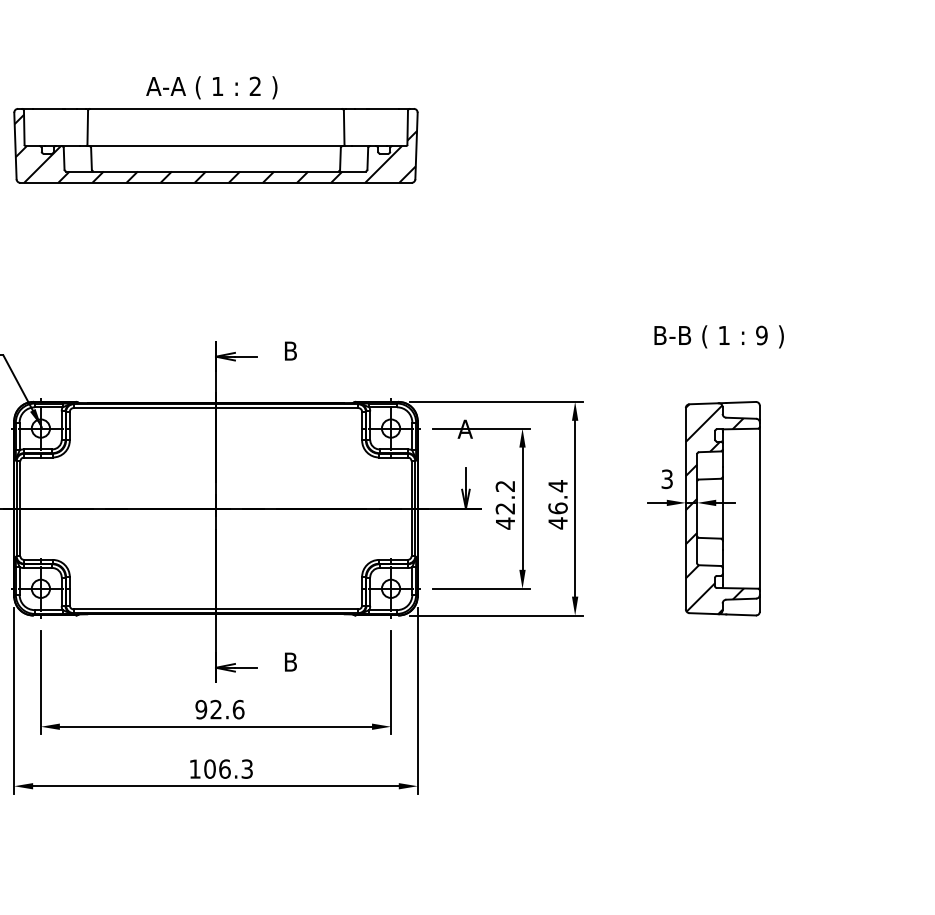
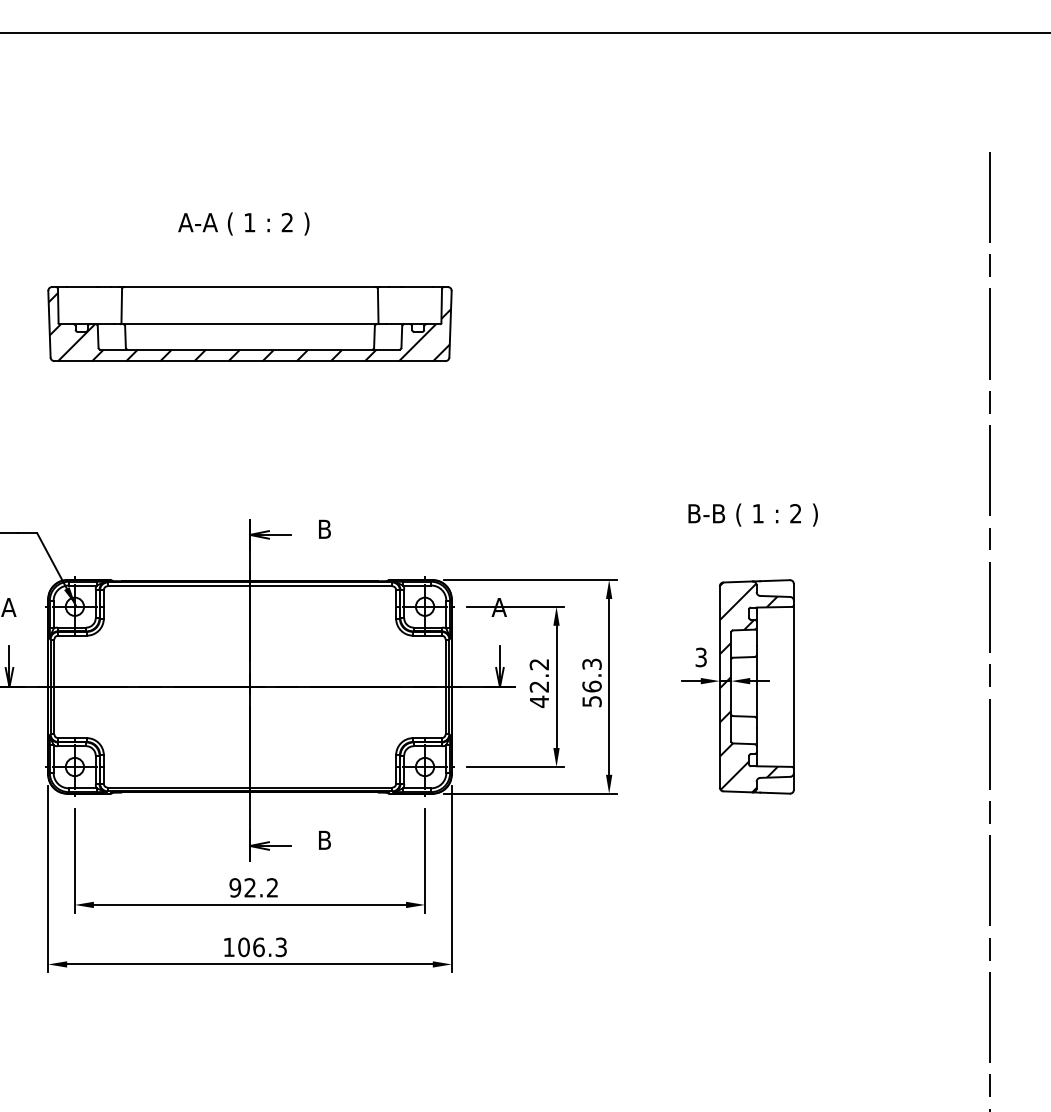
text: (211, 87) -> (243, 223), moved
text: (761, 335) -> (795, 513), 9 -> 2
text: (557, 504) -> (591, 682), 46.4 -> 56.3
text: (238, 709) -> (272, 887), 92.6 -> 92.2

